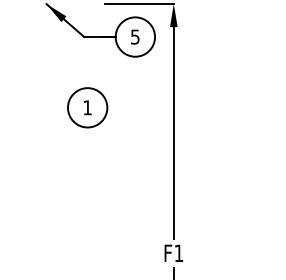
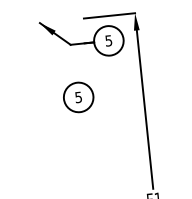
text: (87, 107) -> (78, 97), 1 -> 5

